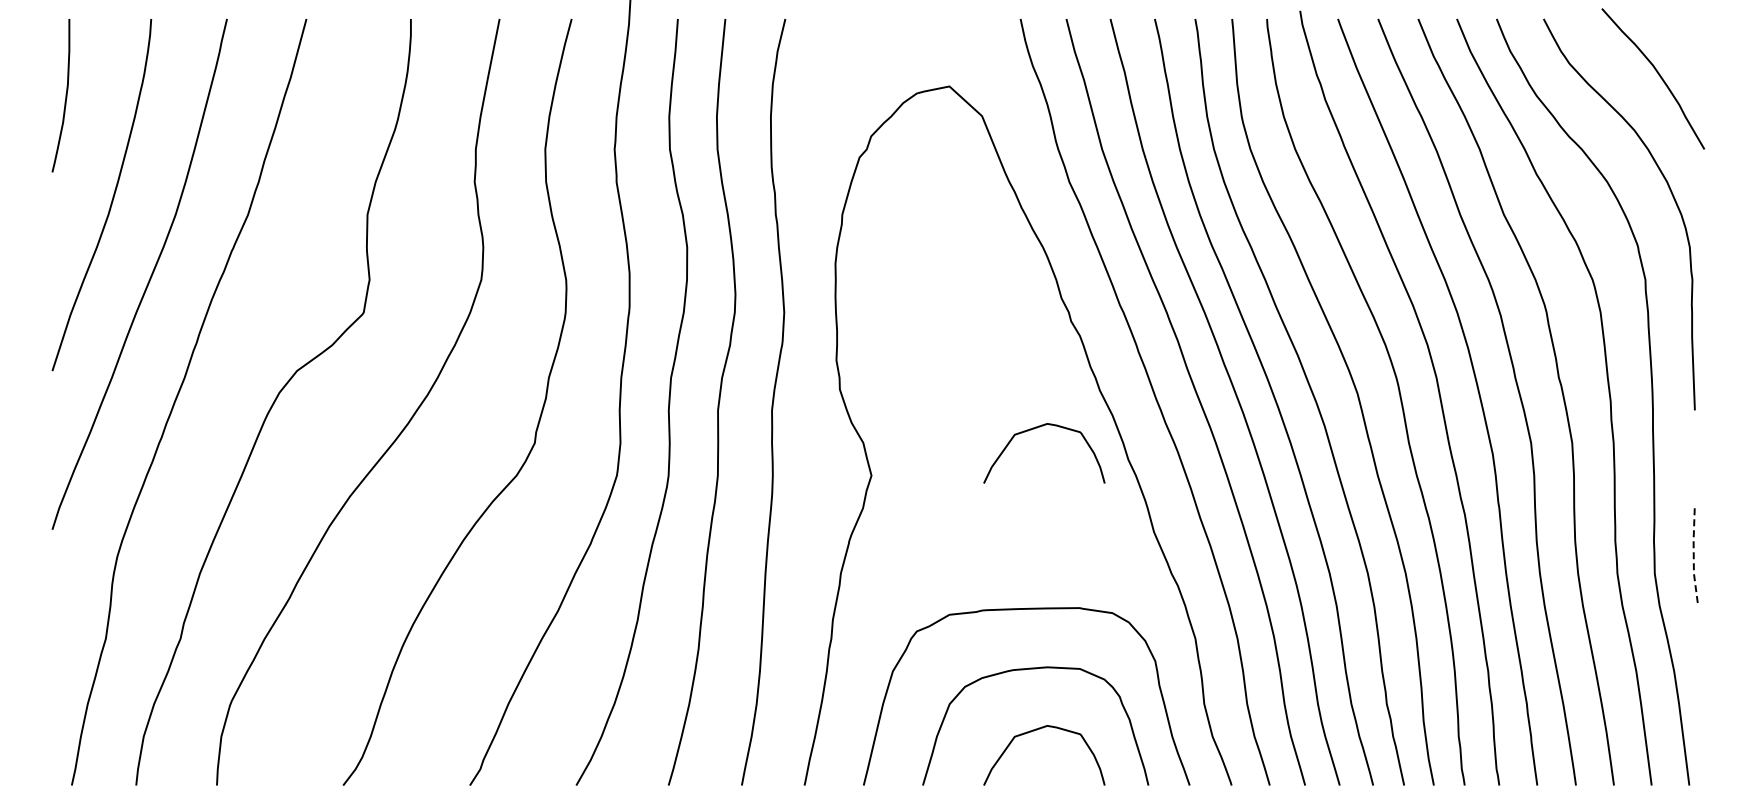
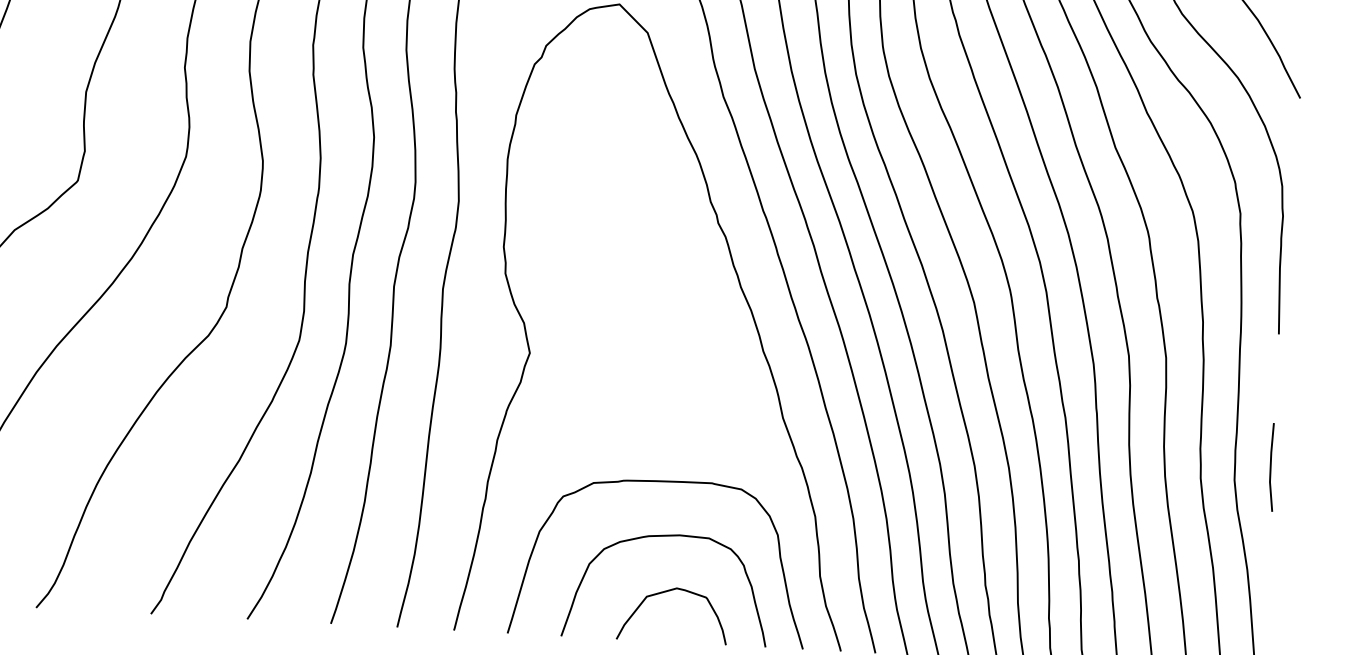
curve: (1037, 428) -> (682, 318), removed
line: (1693, 557) -> (1270, 467), dashed -> solid

